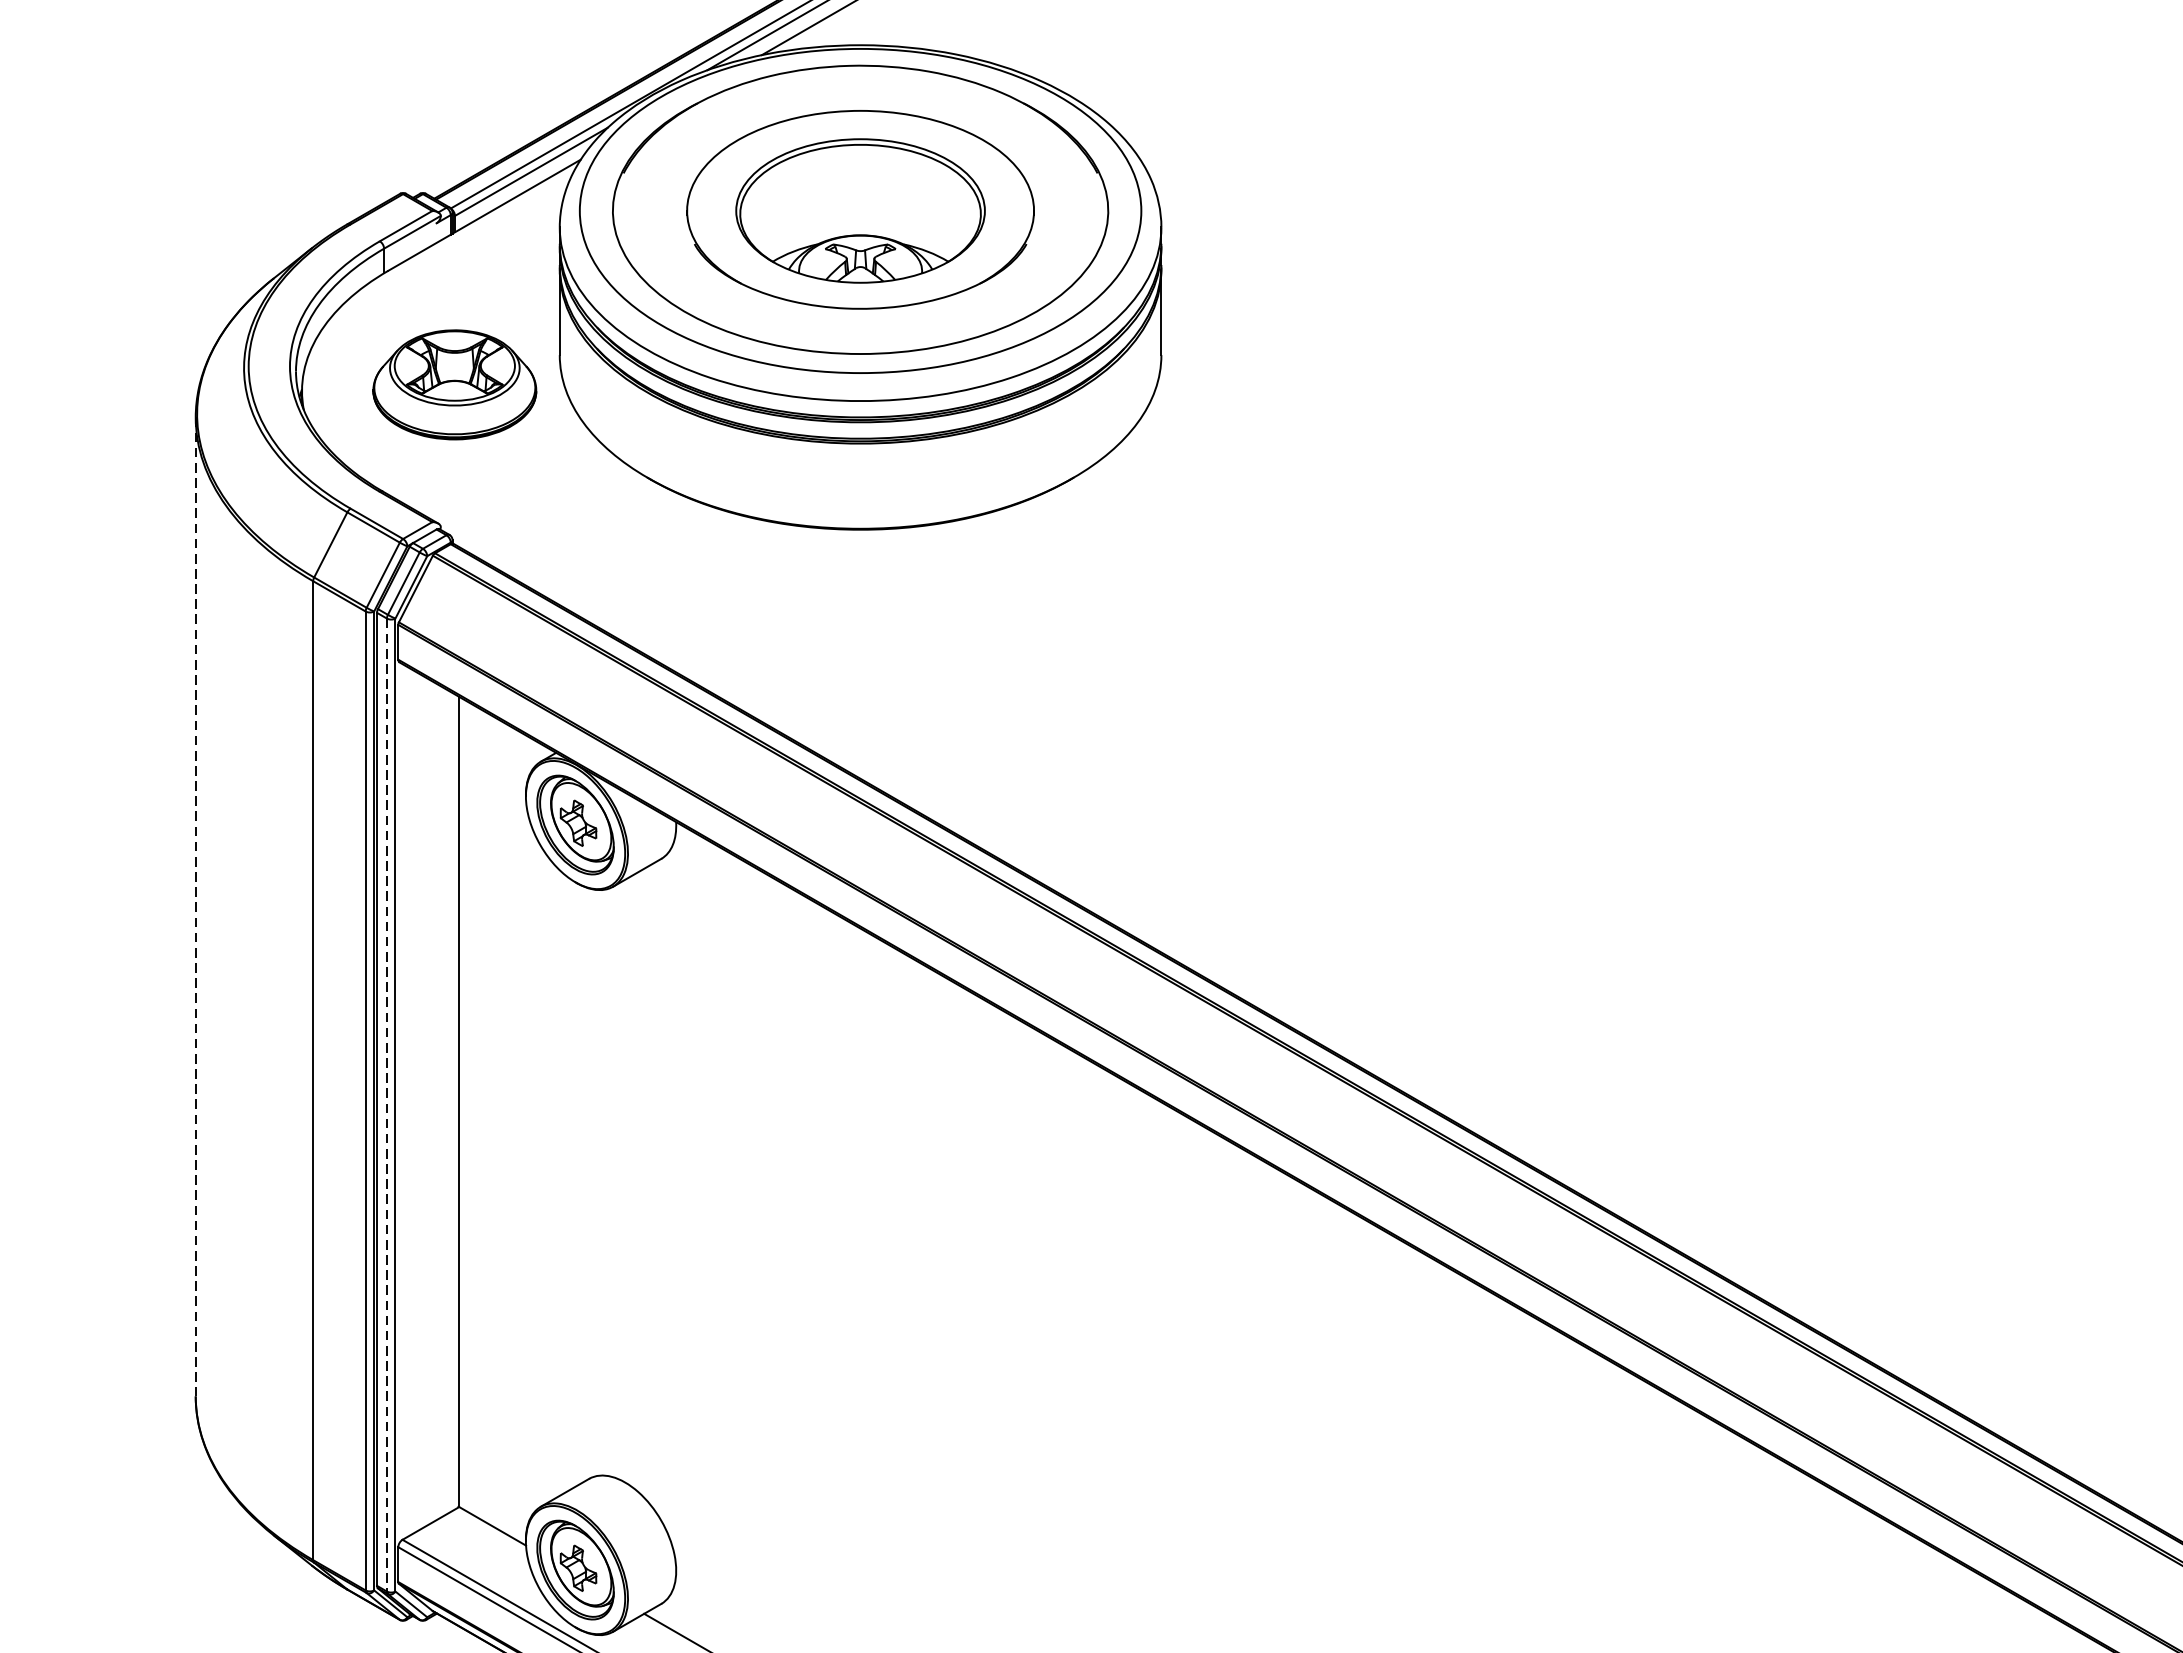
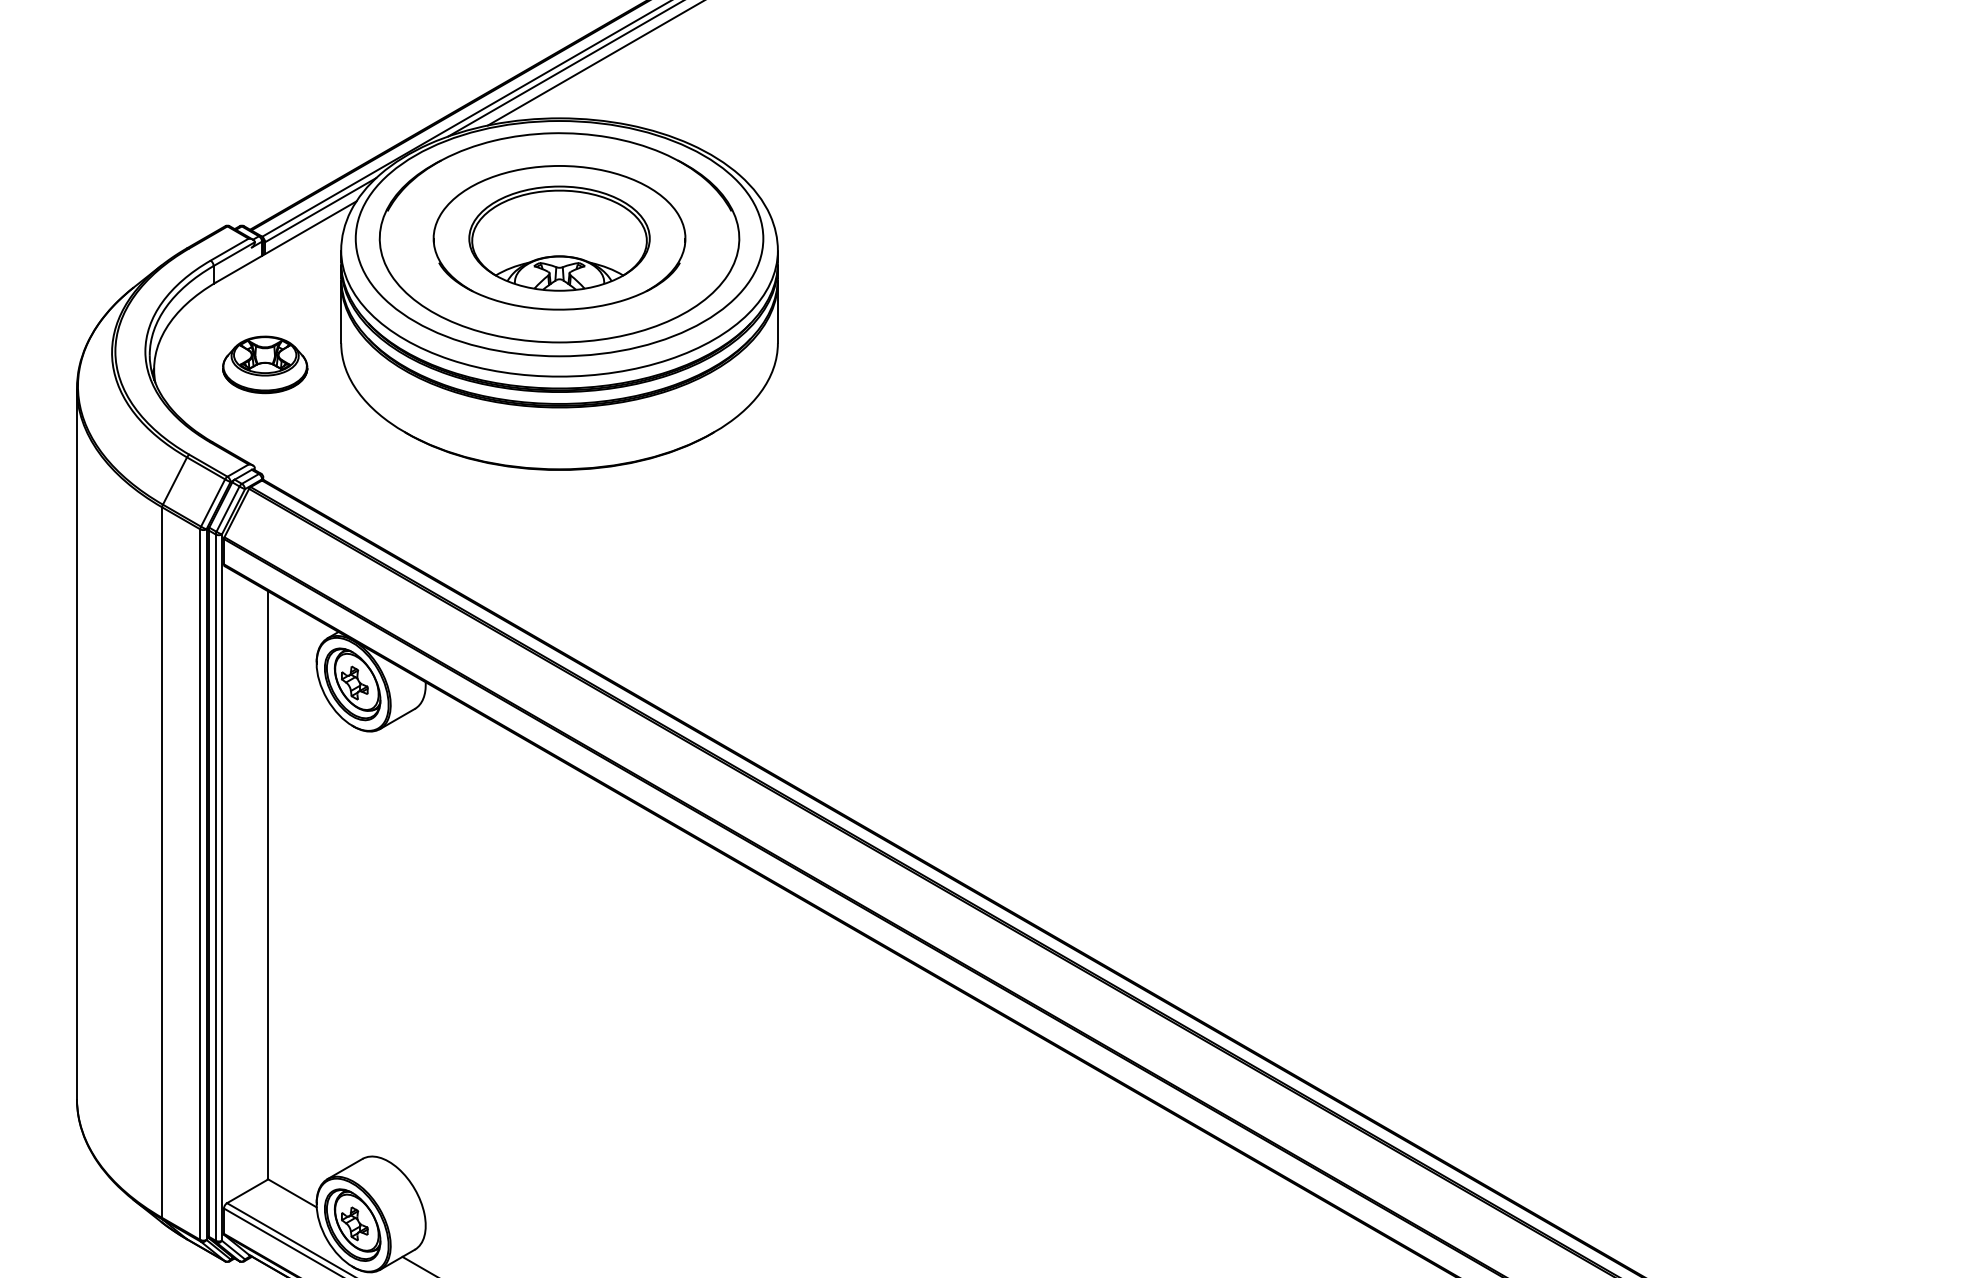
part: (455, 384) -> (265, 364), size x0.71
line: (195, 907) -> (76, 744), dashed -> solid
line: (386, 1106) -> (215, 888), dashed -> solid

